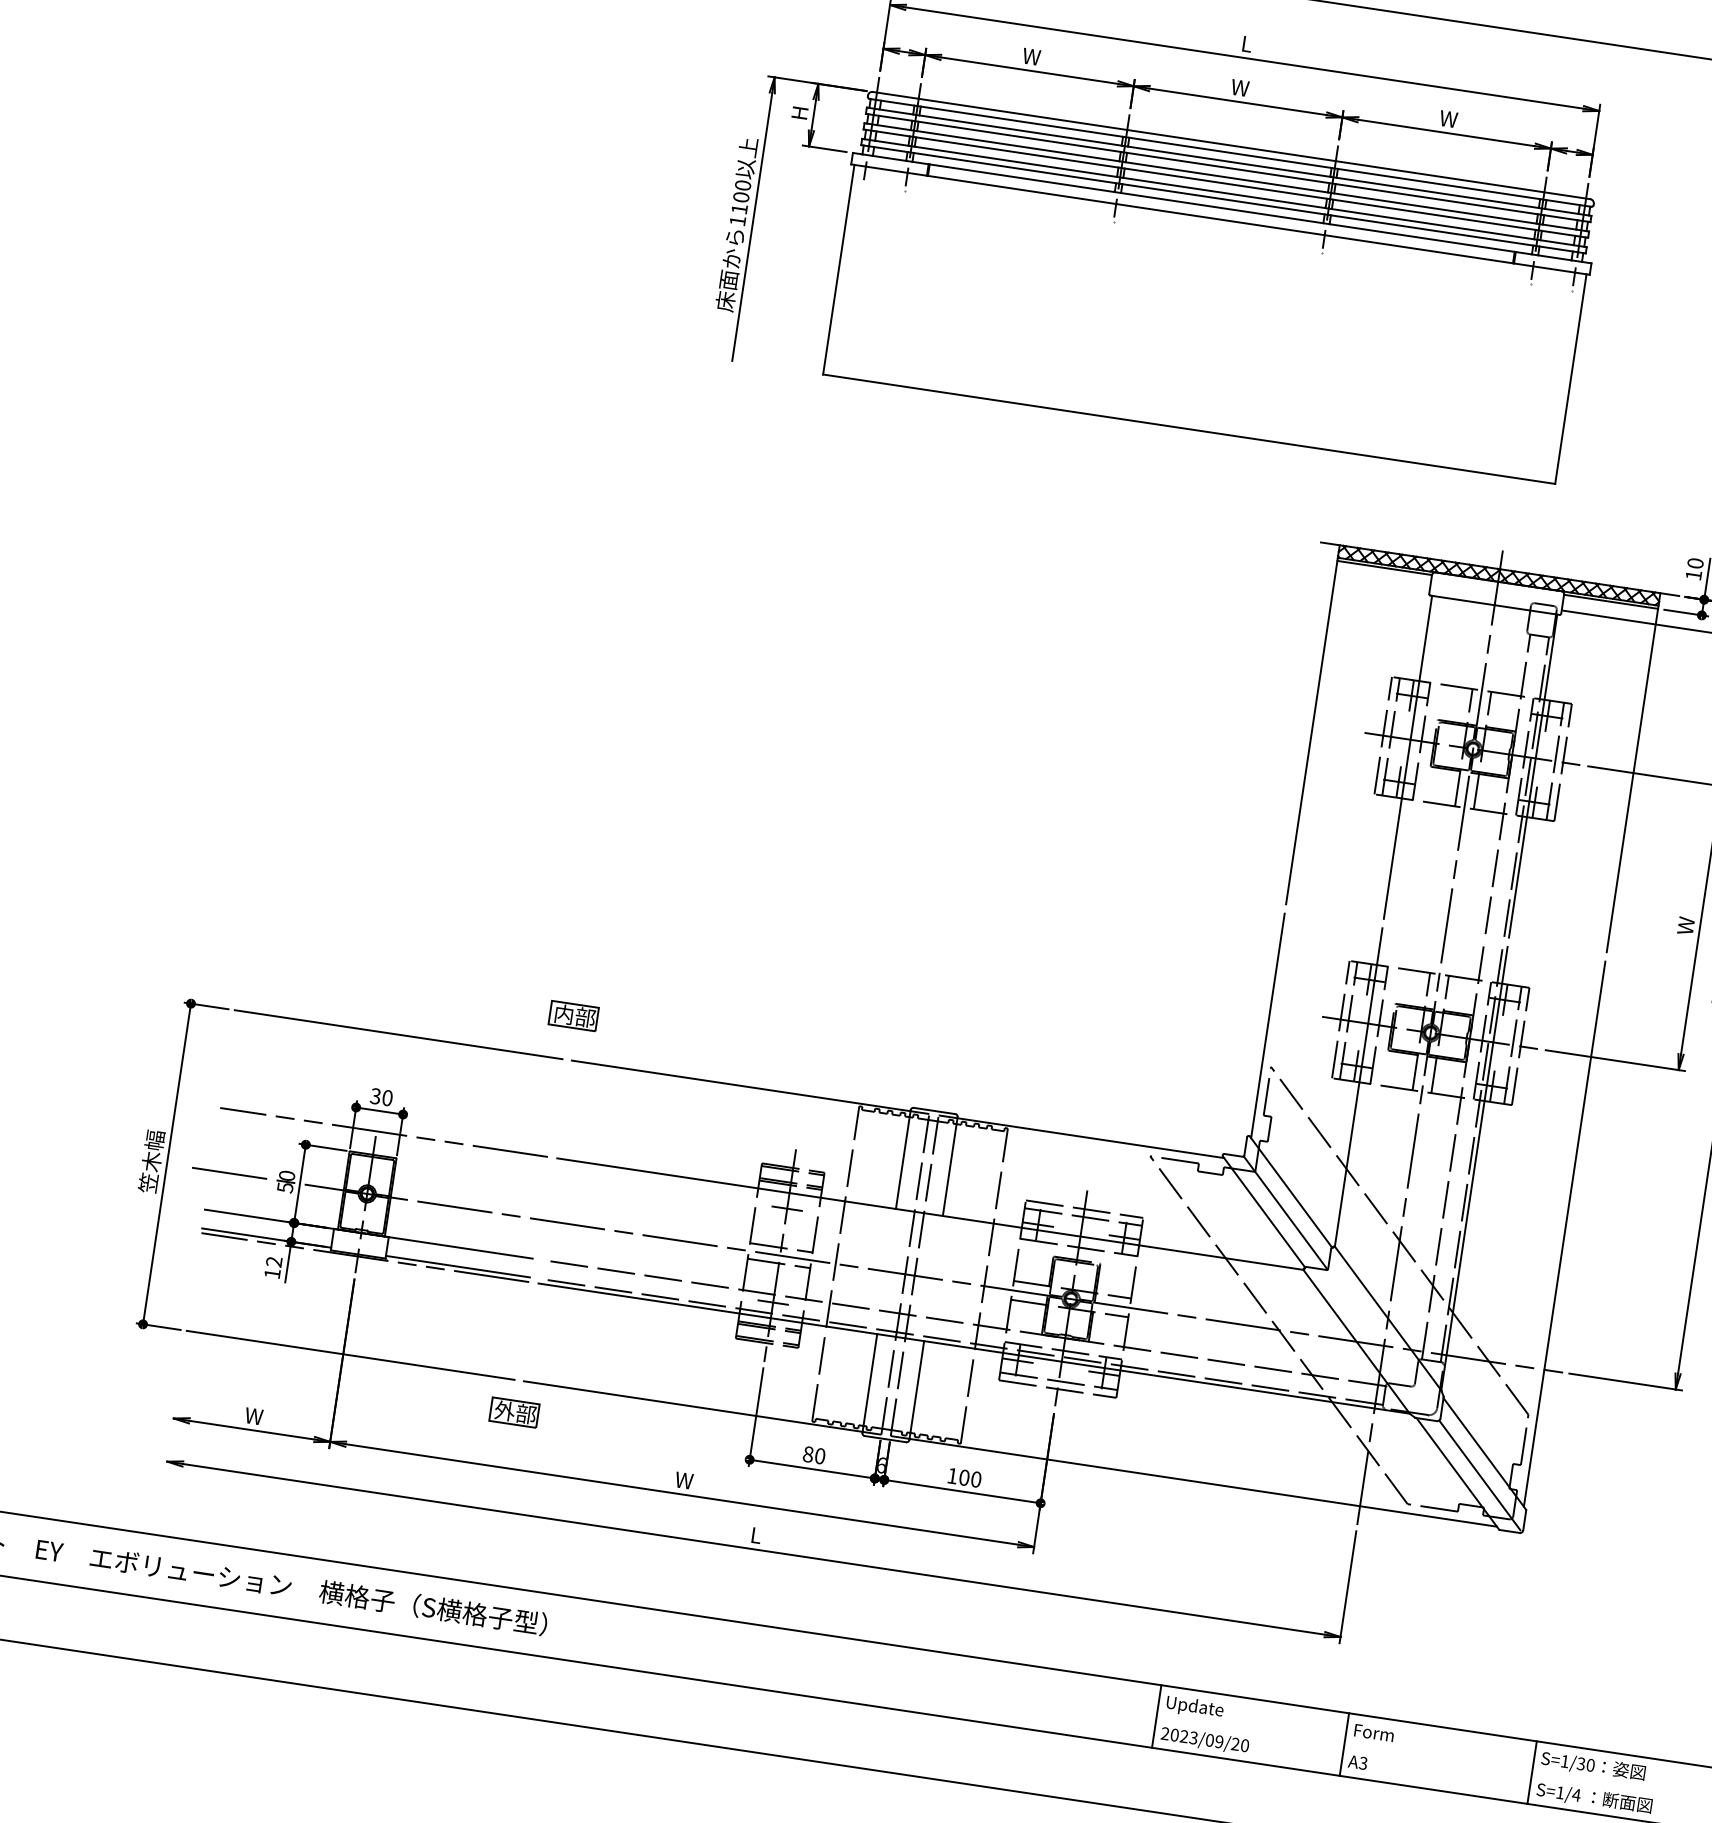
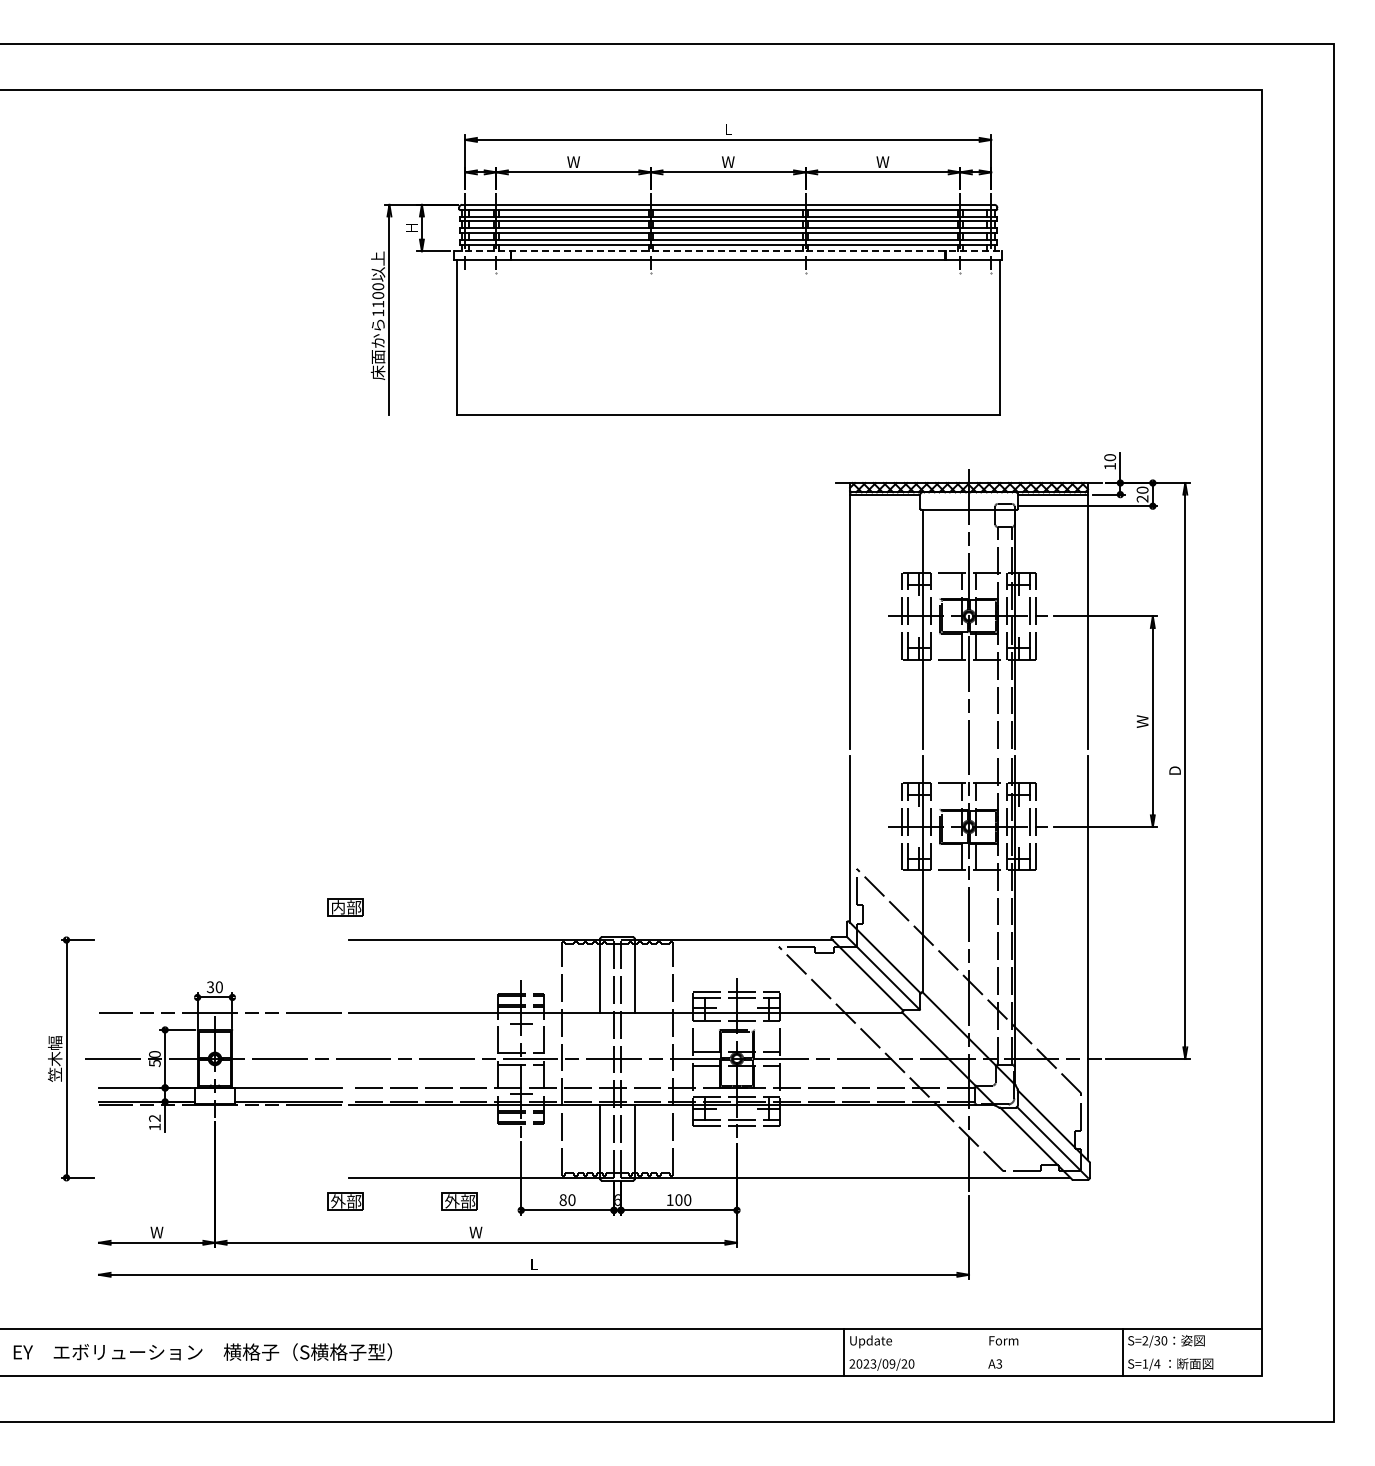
line: (1222, 208) -> (728, 251), solid -> dashed
line: (398, 1035) -> (220, 940), removed
line: (350, 1354) -> (220, 1177), removed
part: (668, 1435) -> (459, 1201), added
line: (1344, 1744) -> (983, 1352), removed
text: (1565, 1761) -> (1145, 1340), S=1/30 -> S=2/30

